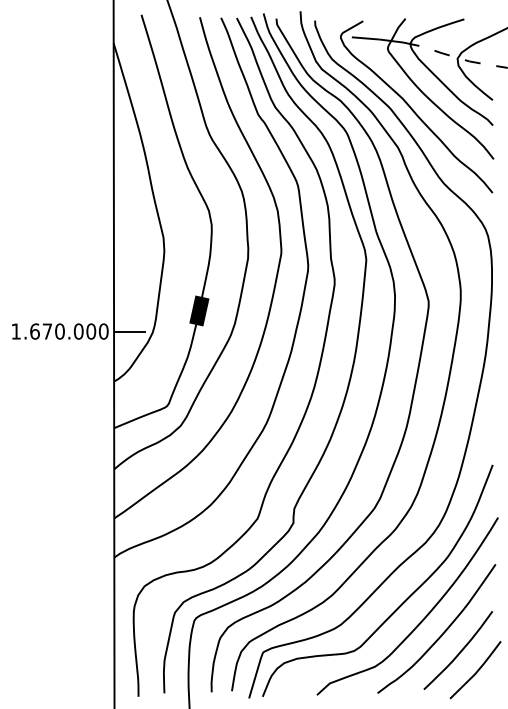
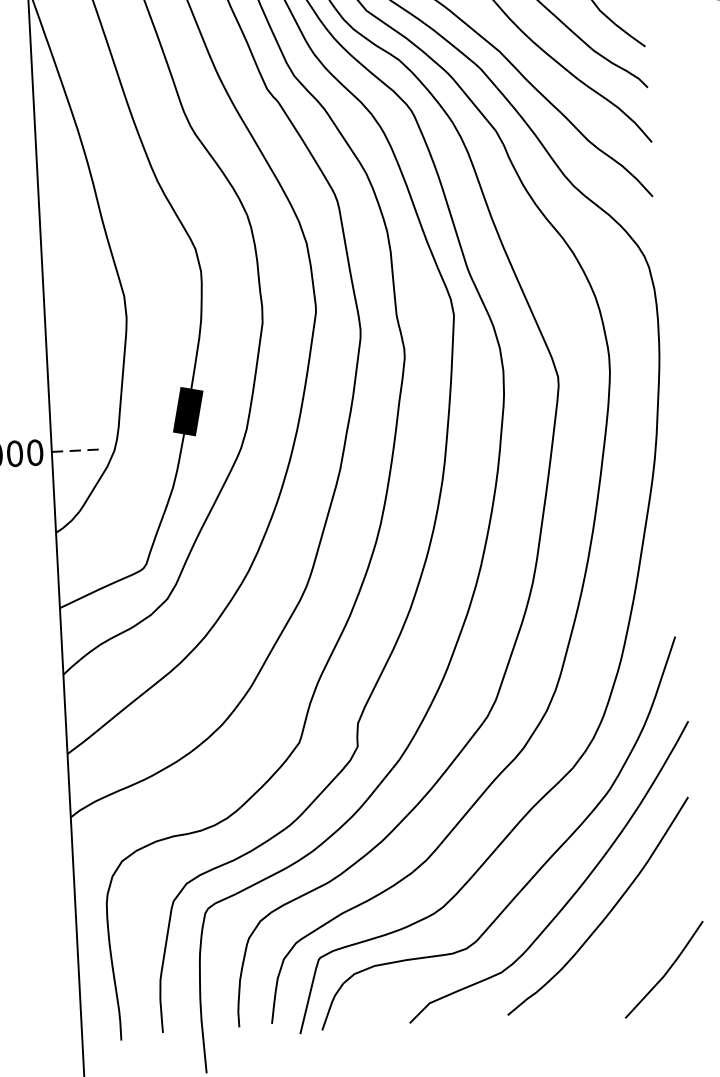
line: (129, 331) -> (76, 450), solid -> dashed
curve: (459, 651) -> (636, 940), removed

